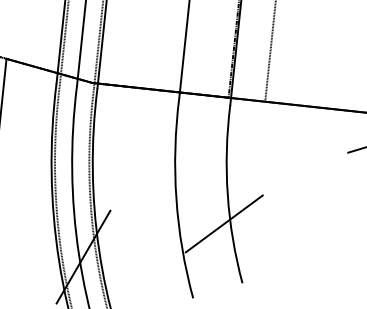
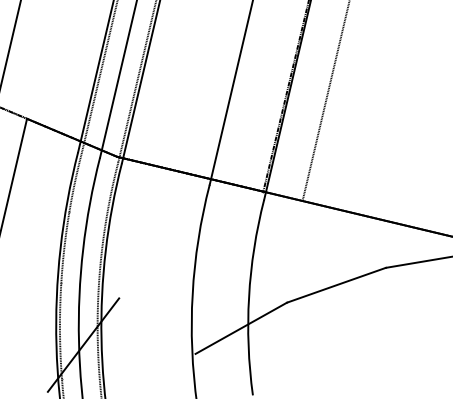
line: (305, 173) -> (336, 284), added

